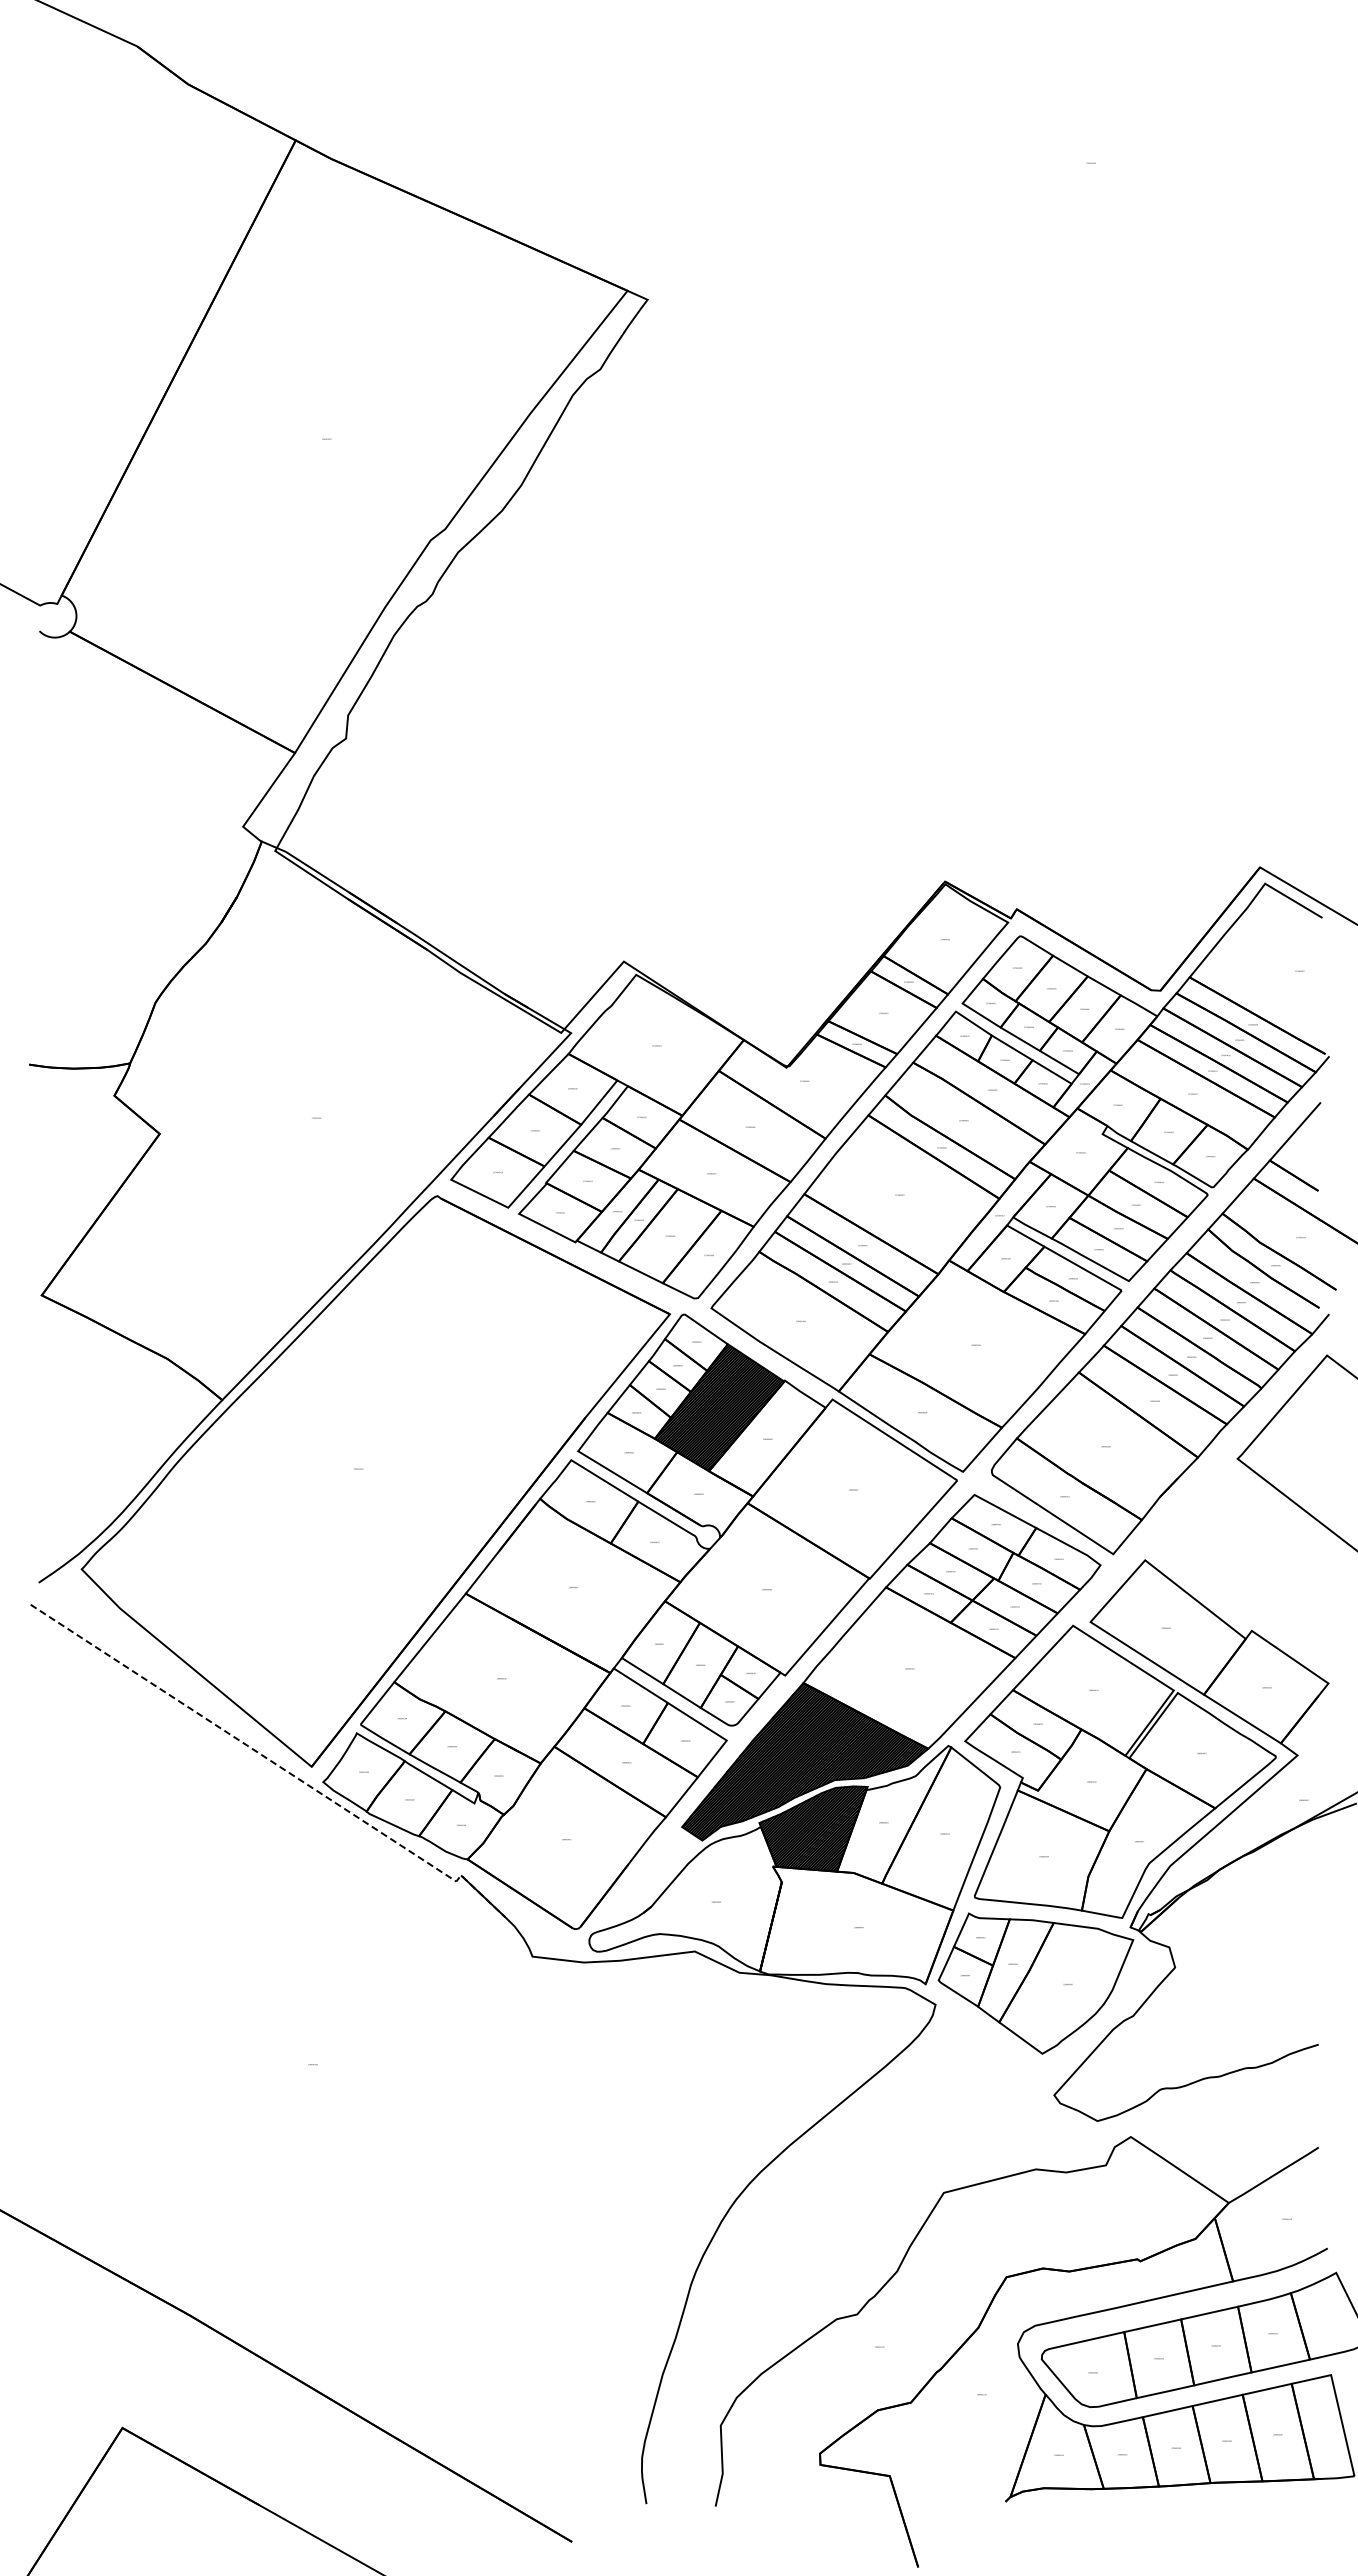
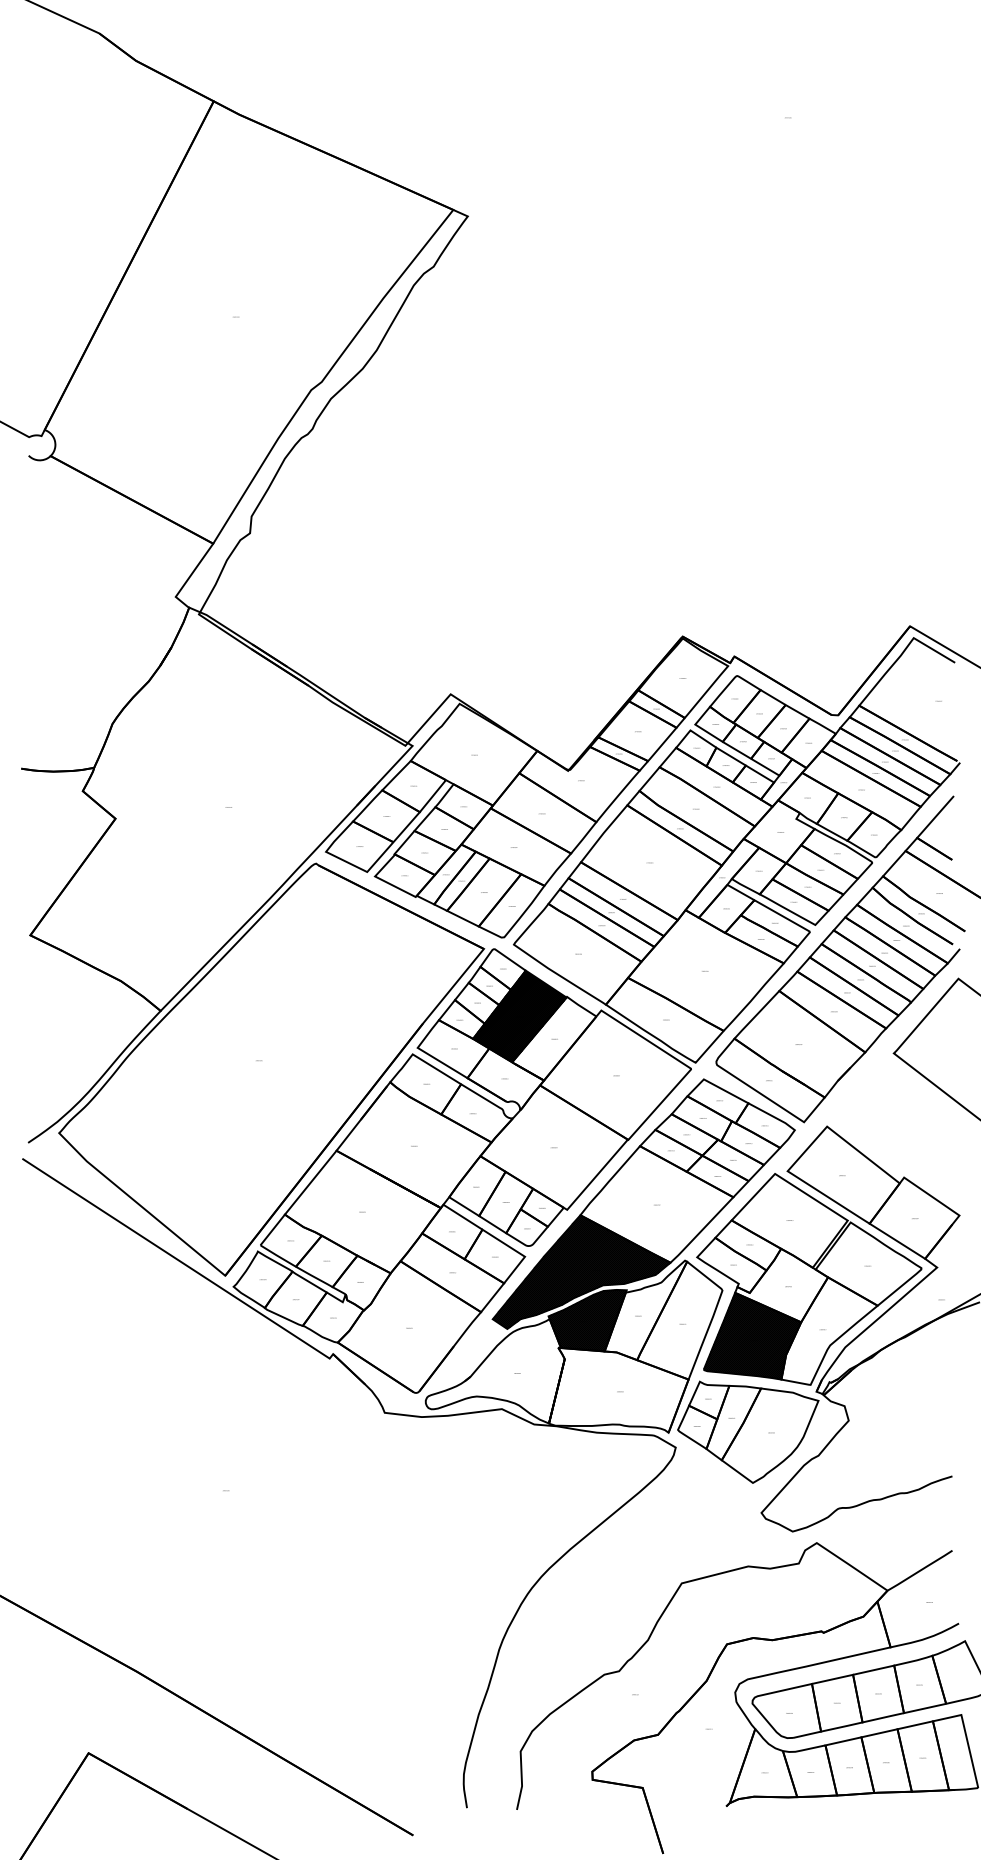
line: (273, 1762) -> (197, 1272), dashed -> solid
hatch: (1041, 1850) -> (752, 1336), added

